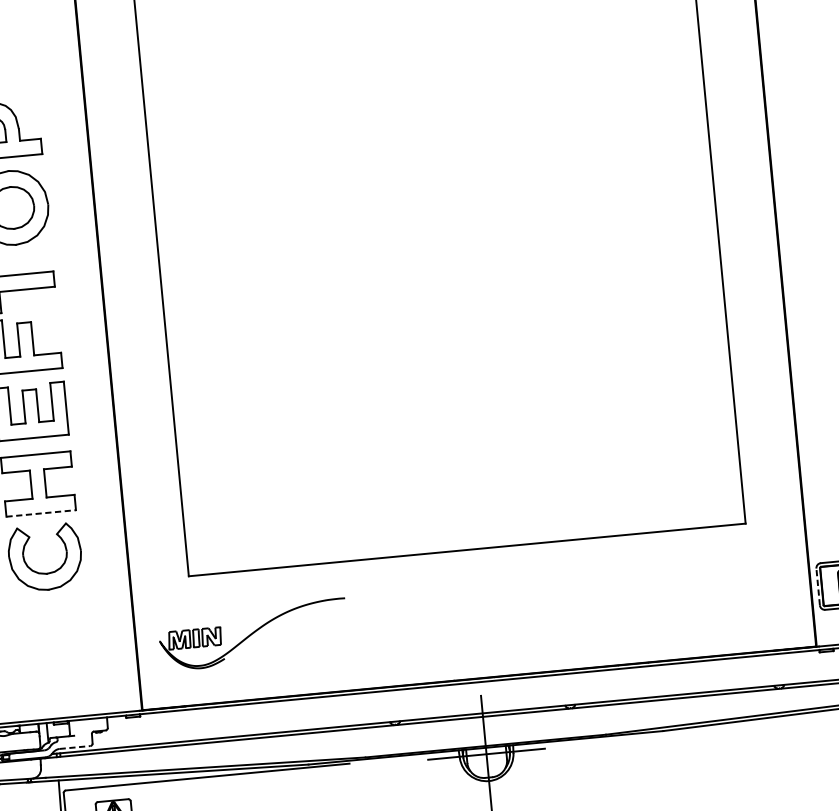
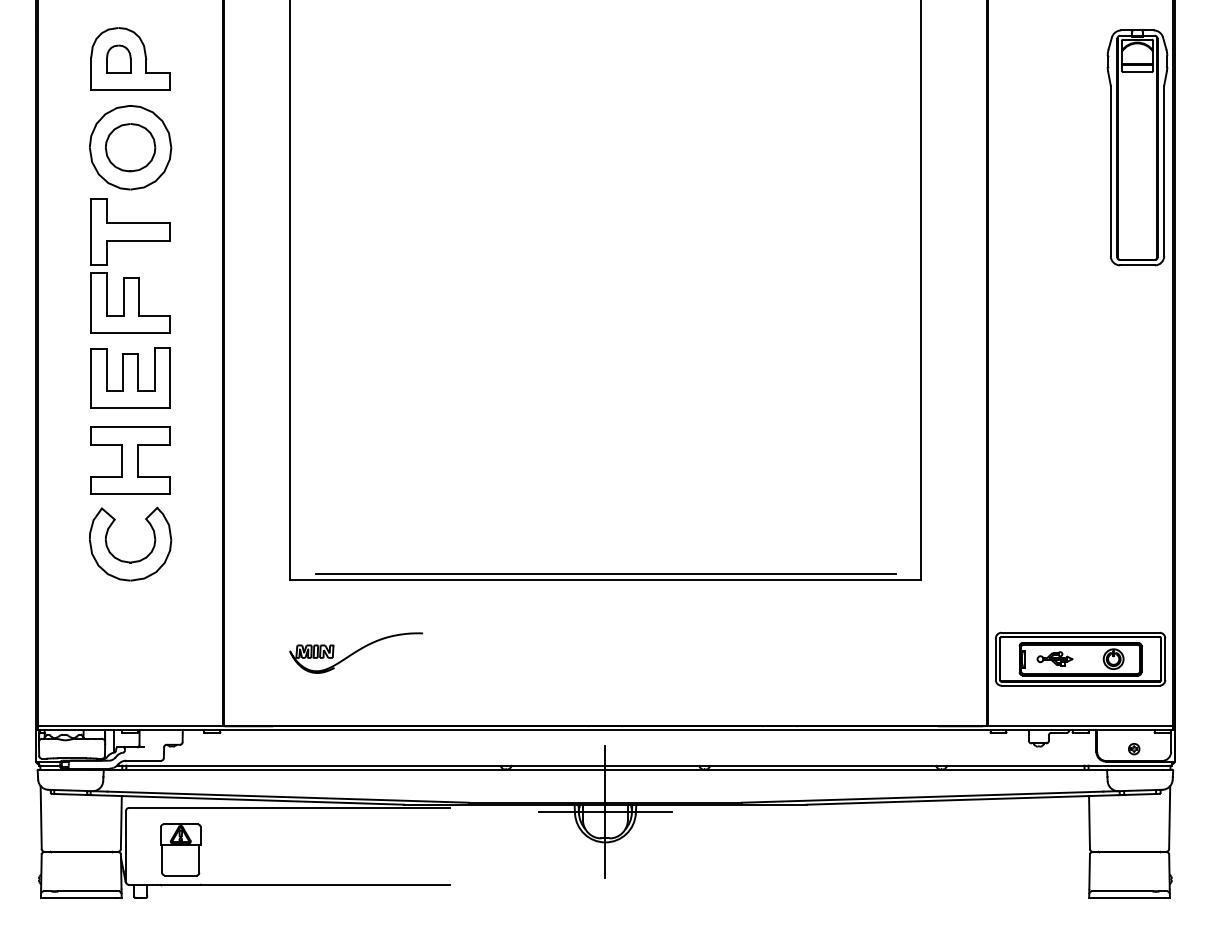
line: (42, 513) -> (131, 494), dashed -> solid
line: (466, 543) -> (605, 573), added
line: (817, 587) -> (995, 659), dashed -> solid
part: (253, 634) -> (356, 652), size x0.62
line: (75, 747) -> (144, 760), dashed -> solid

